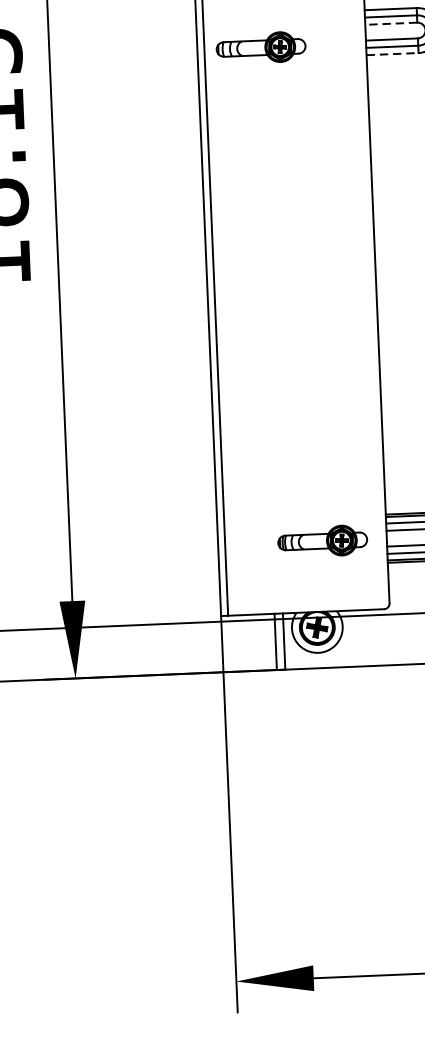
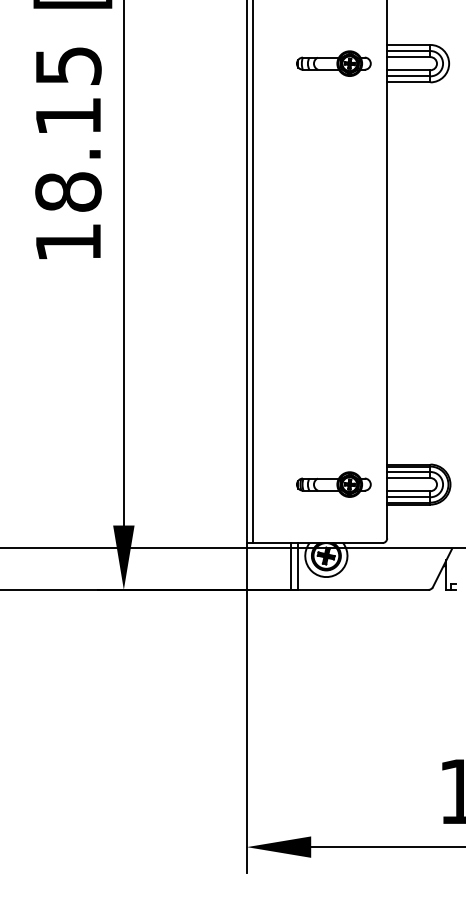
line: (390, 24) -> (408, 57), dashed -> solid
part: (260, 47) -> (333, 63), moved
line: (392, 54) -> (408, 82), dashed -> solid

